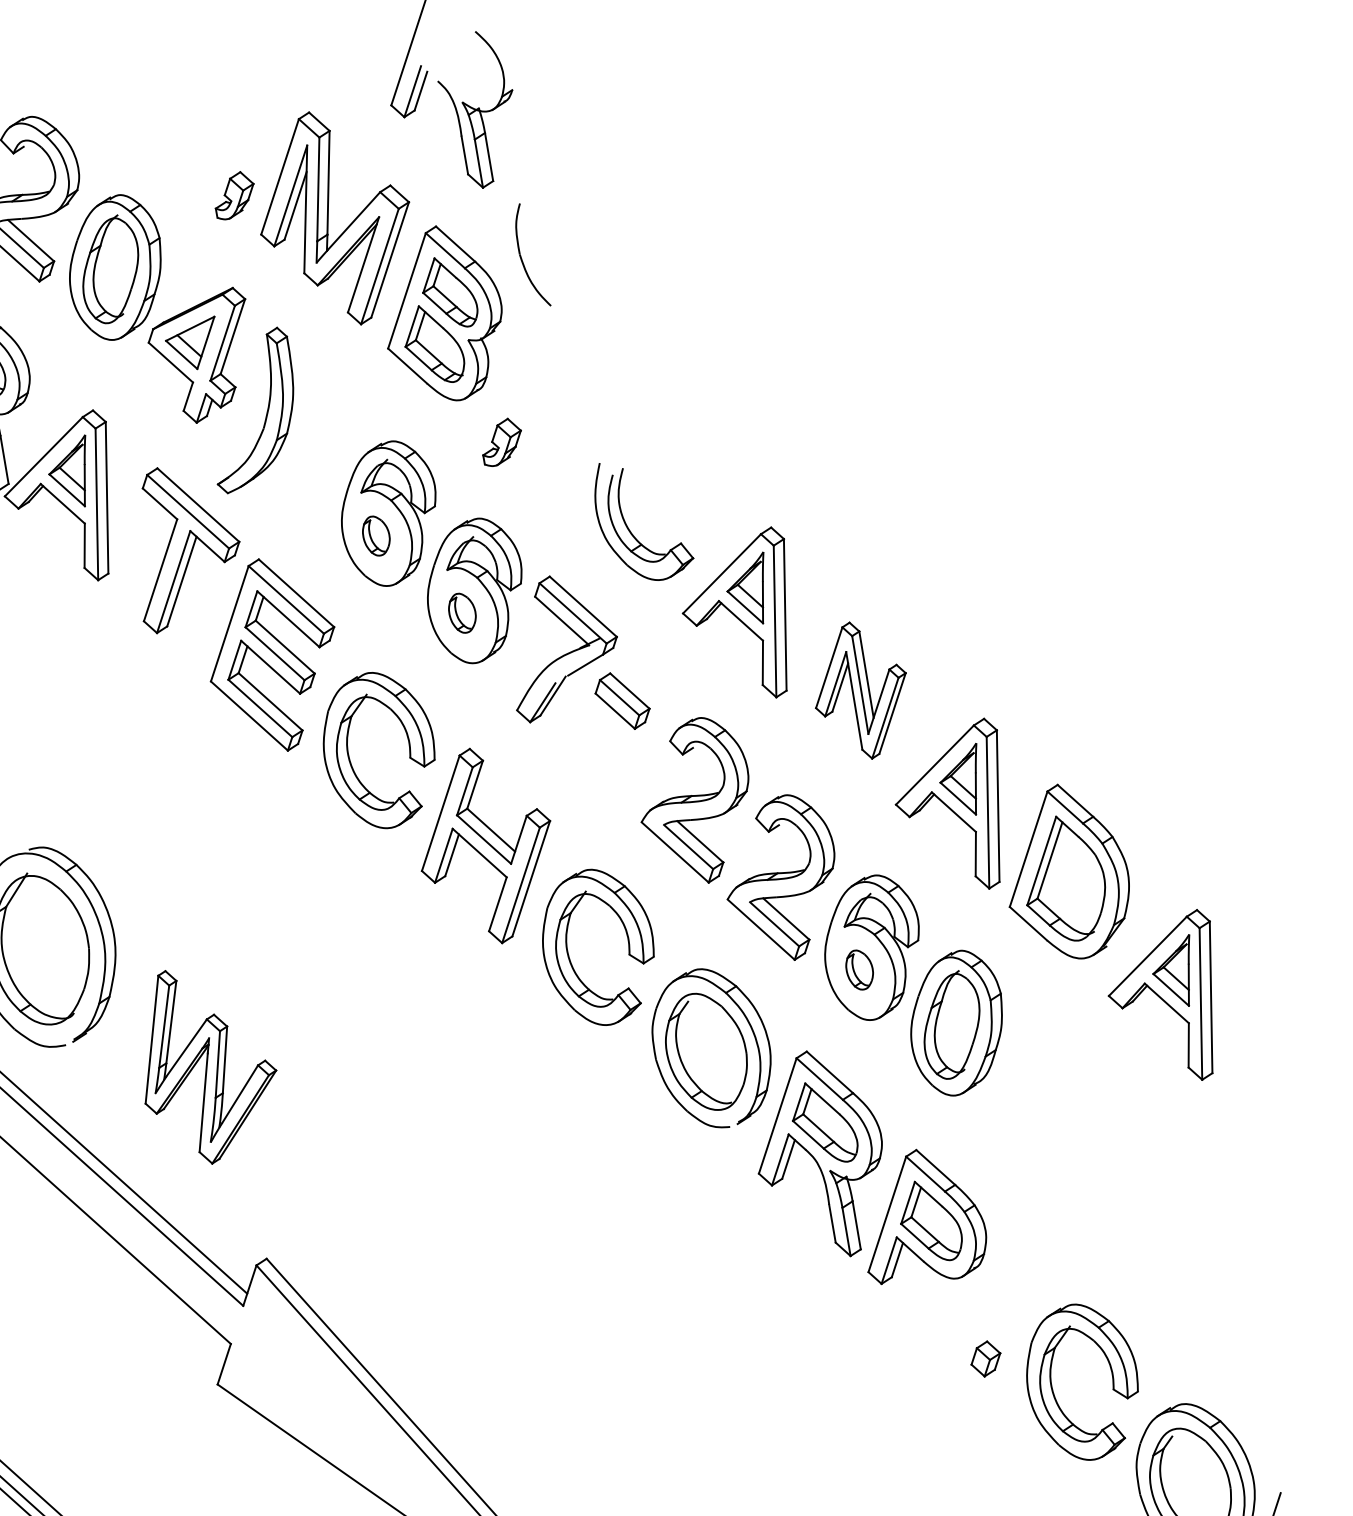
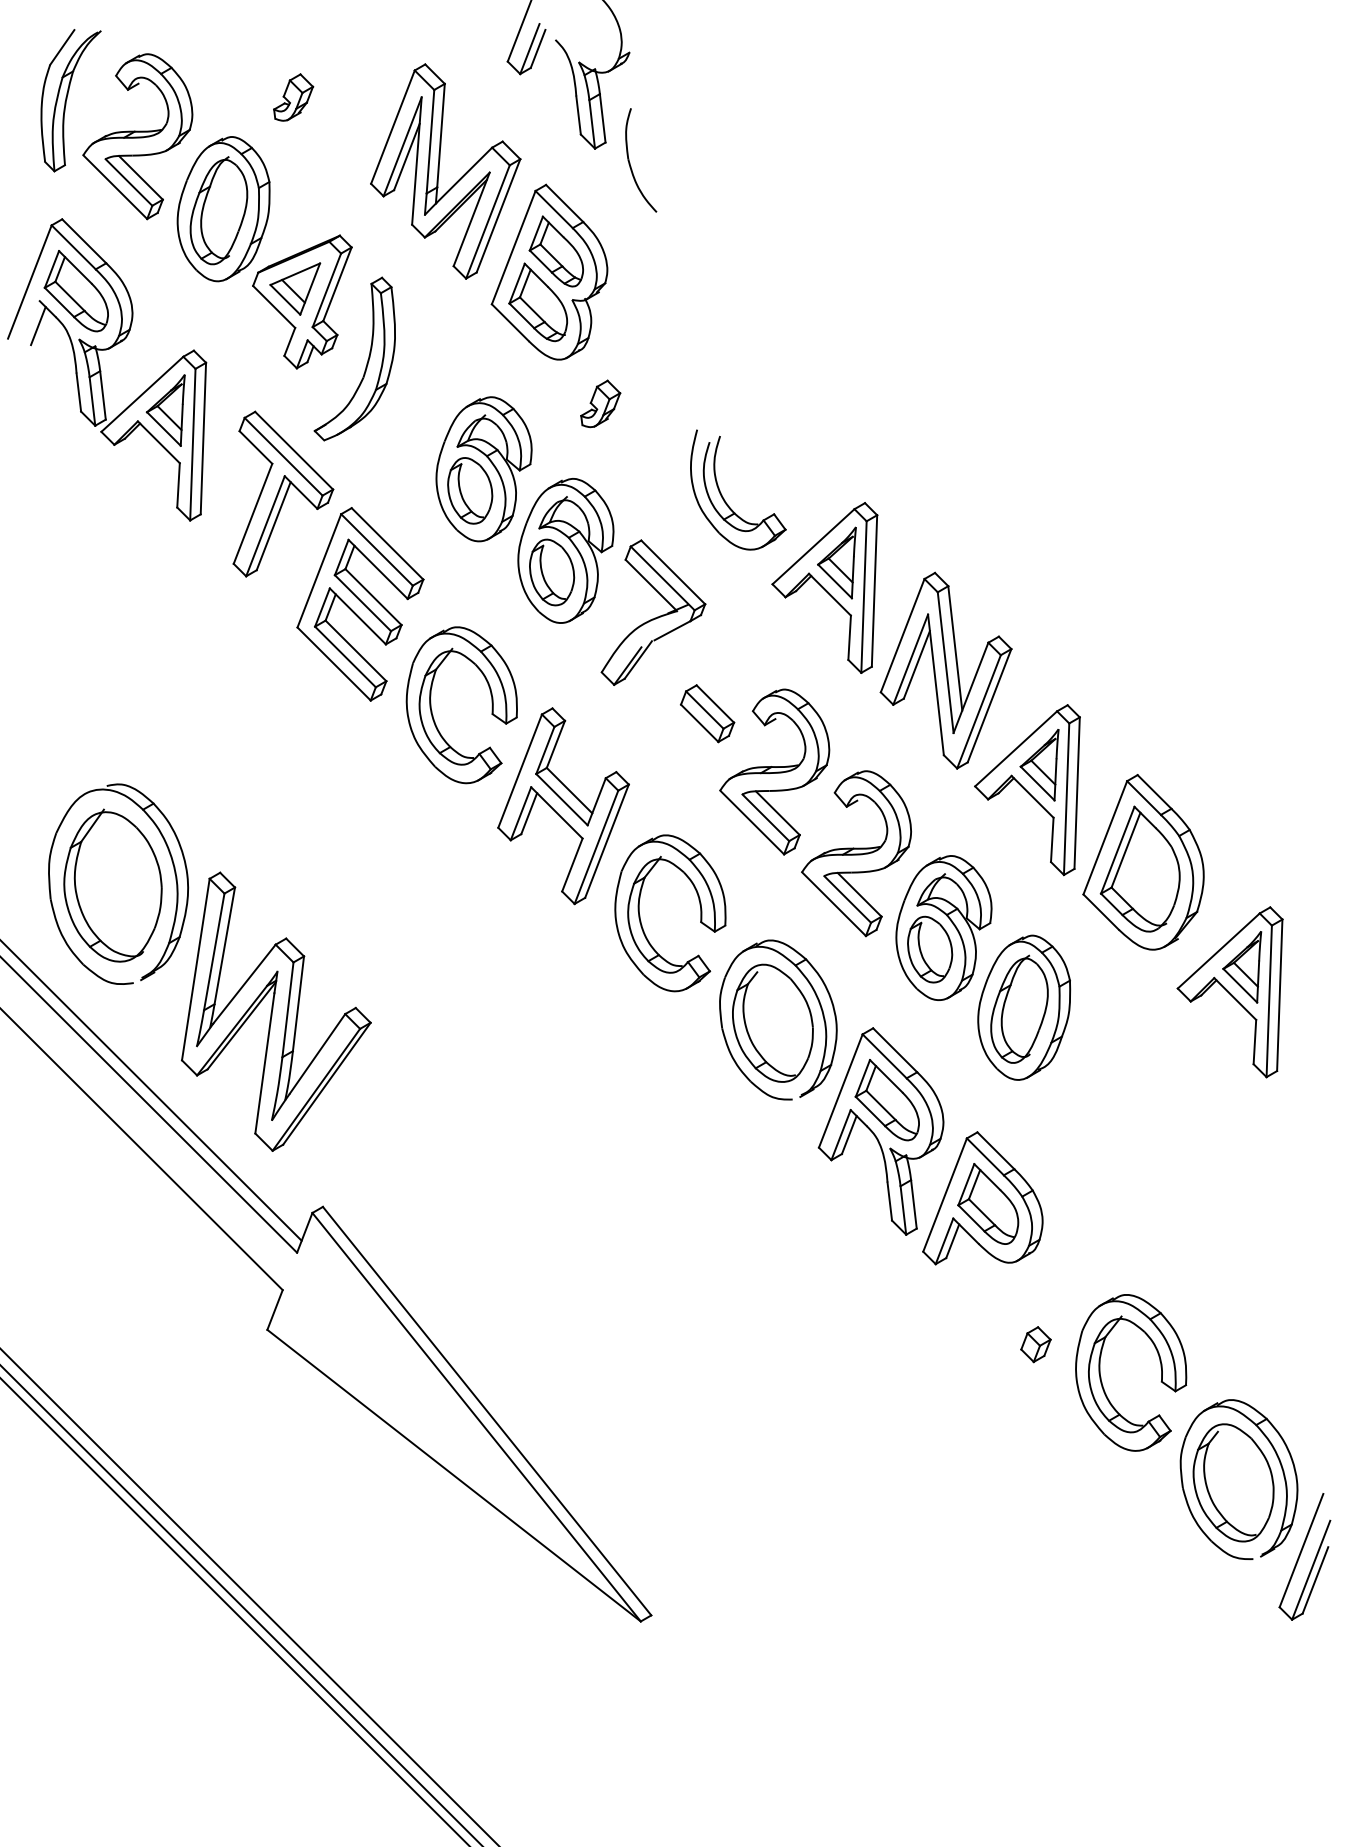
part: (234, 195) -> (293, 97), moved
part: (522, 257) -> (630, 162), moved
part: (376, 535) -> (470, 490), size x1.67
part: (462, 613) -> (552, 572), size x1.67
part: (860, 690) -> (945, 670), size x1.43
part: (622, 700) -> (707, 713), moved
part: (859, 969) -> (930, 949), size x1.67
part: (209, 1066) -> (275, 1011), size x1.43

